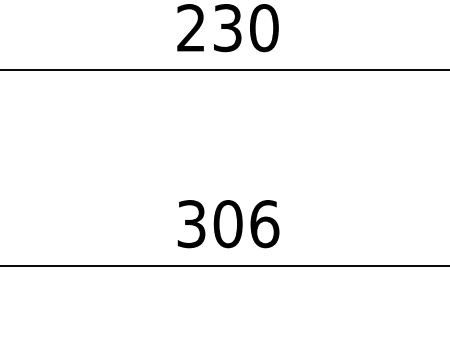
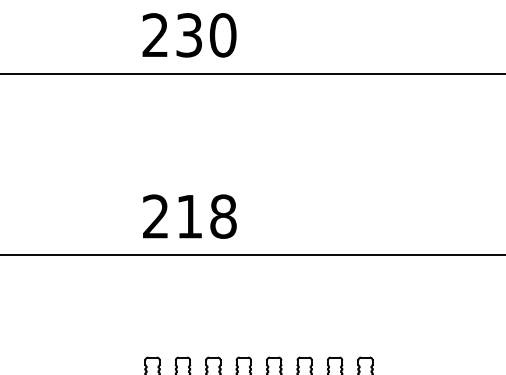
text: (229, 223) -> (190, 216), 306 -> 218

